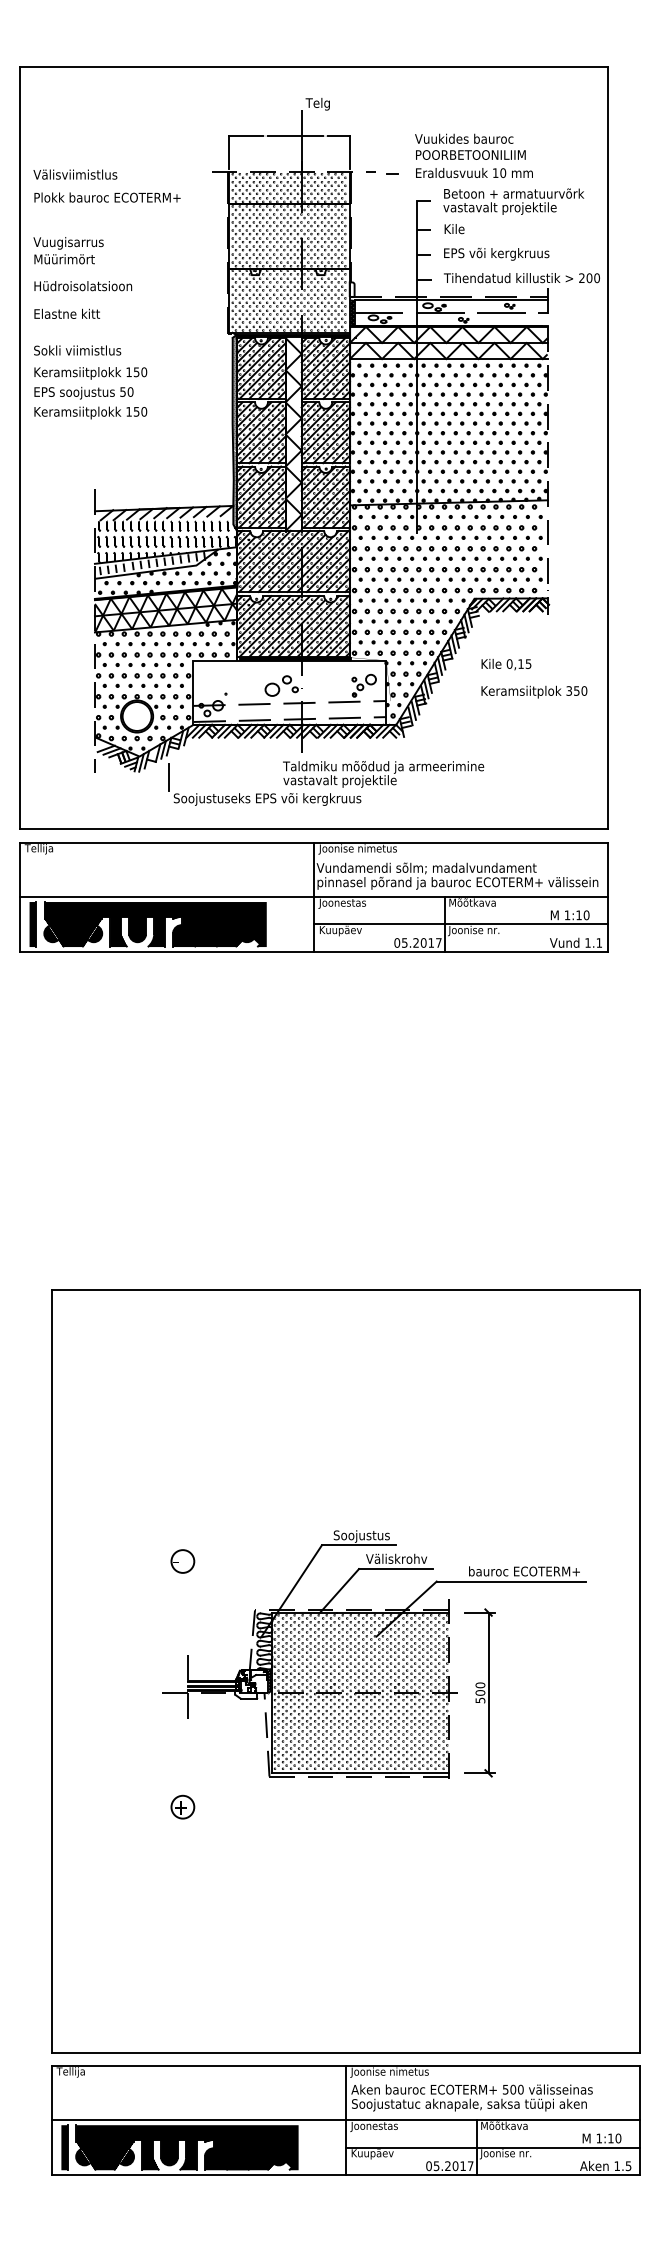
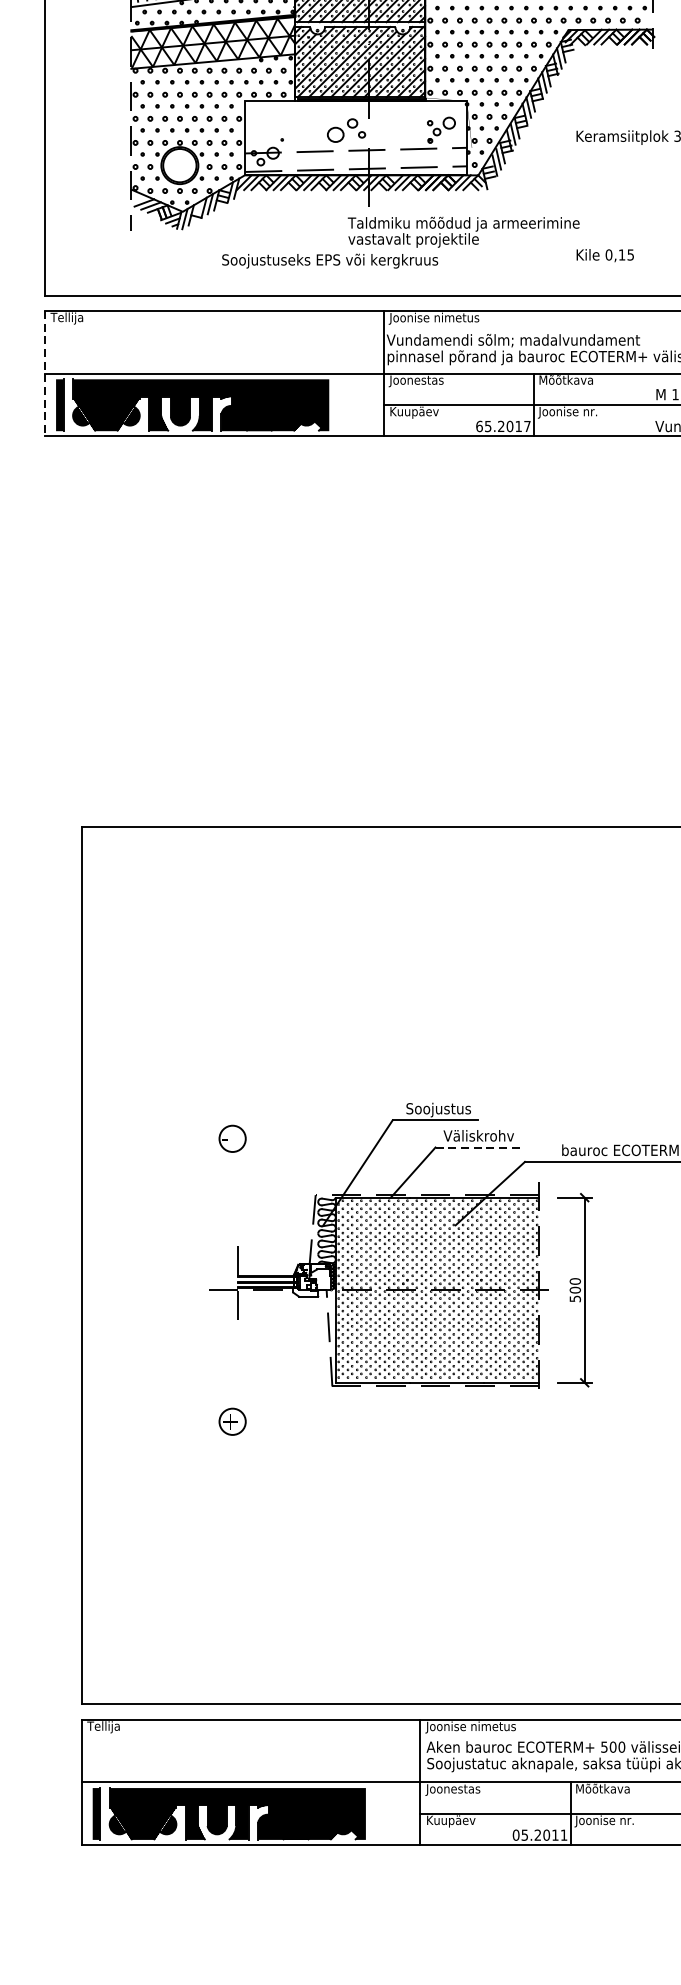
text: (506, 664) -> (605, 255), moved
line: (169, 777) -> (217, 235), removed
line: (19, 897) -> (44, 374), solid -> dashed
text: (397, 942) -> (479, 425), 05.2017 -> 65.2017
line: (396, 1569) -> (478, 1148), solid -> dashed
text: (470, 2165) -> (563, 1834), 05.2017 -> 05.2011

